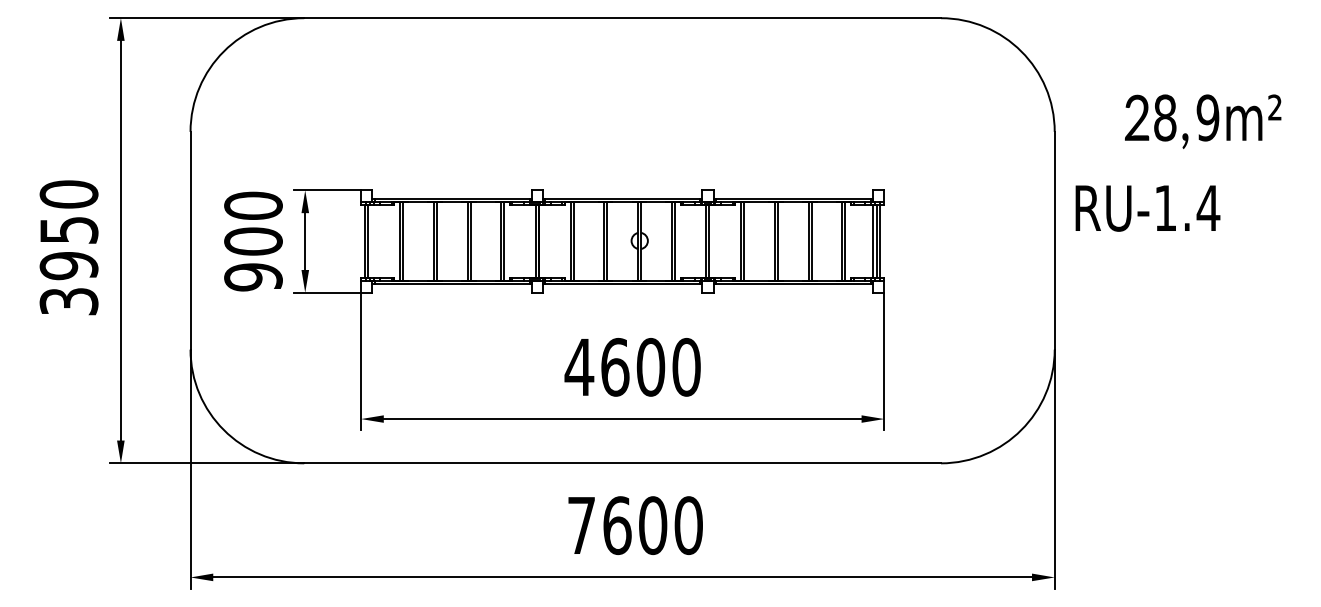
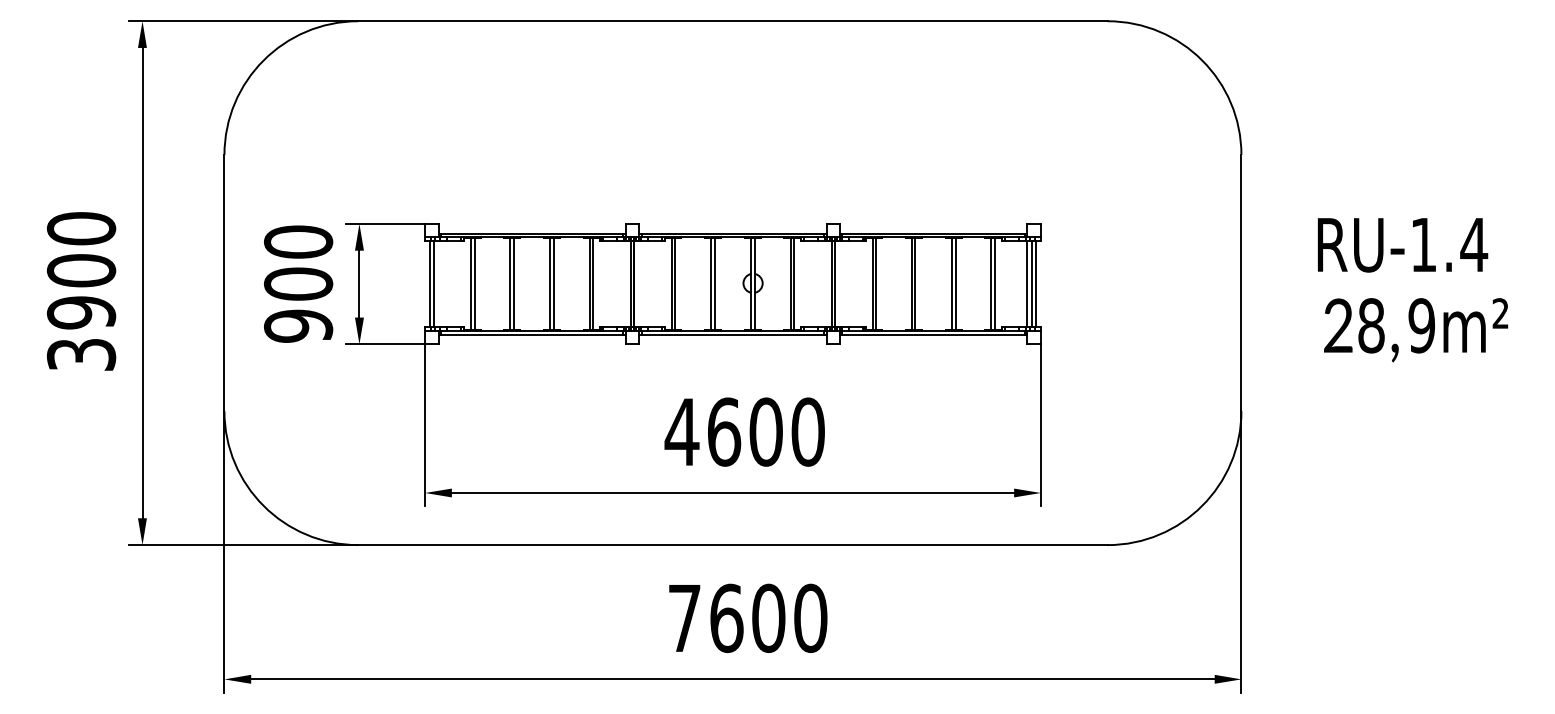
text: (1203, 121) -> (1416, 329), moved
text: (1147, 208) -> (1402, 245), moved
text: (68, 230) -> (80, 271), 3950 -> 3900

